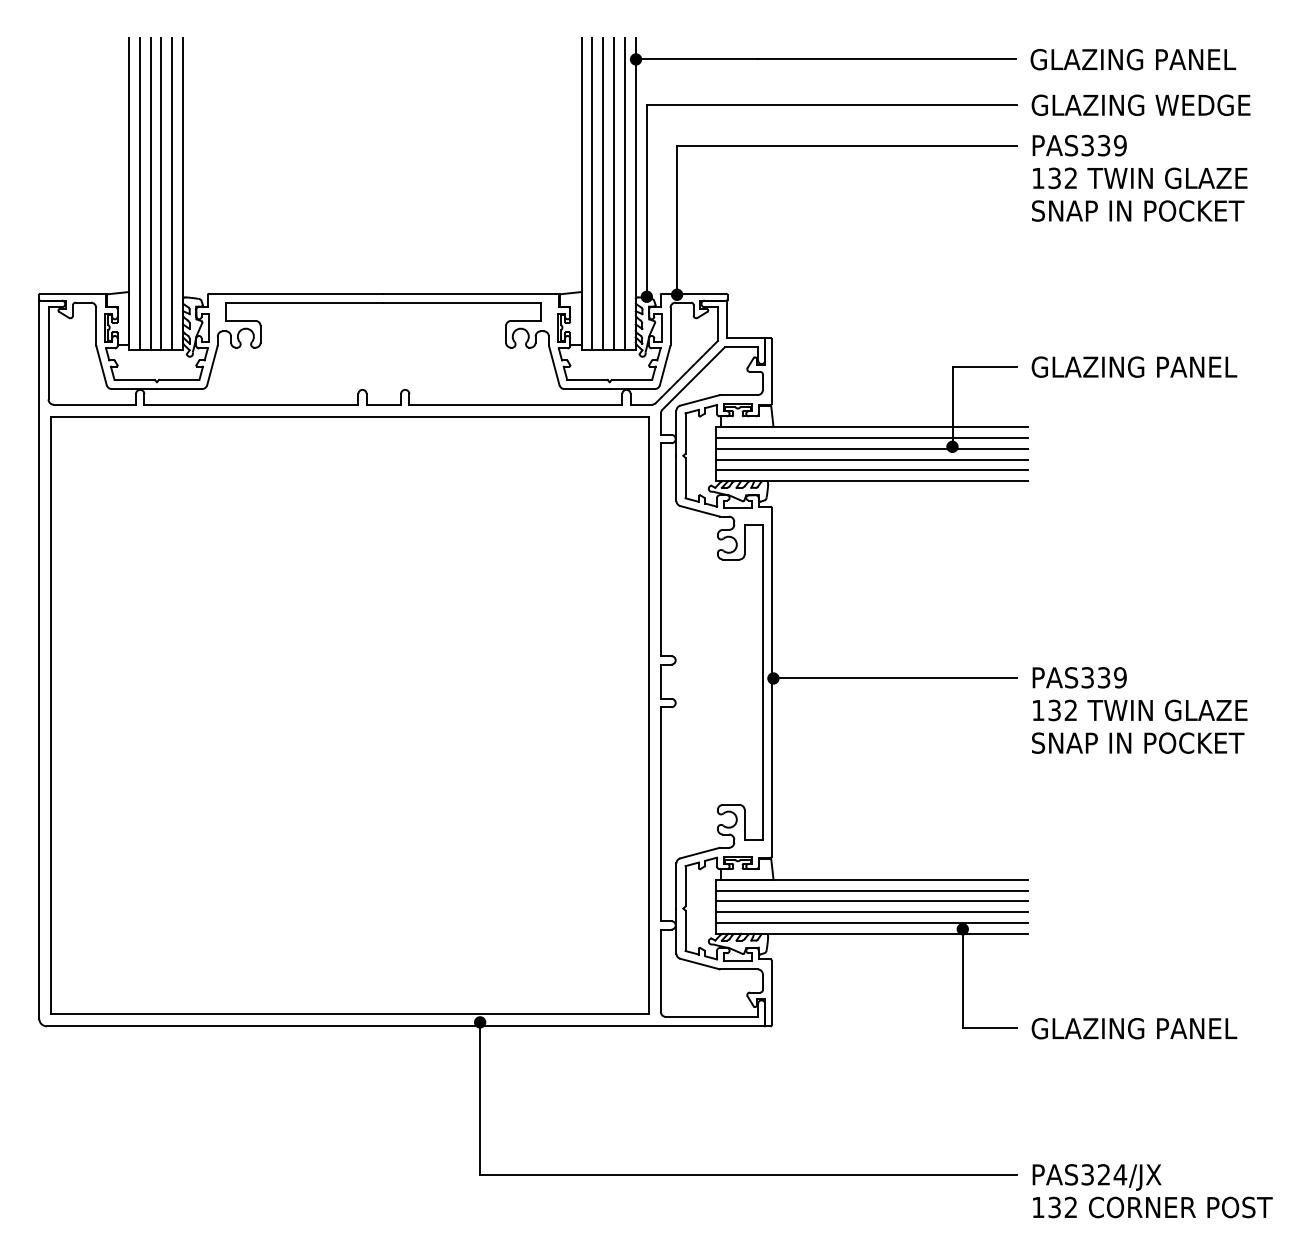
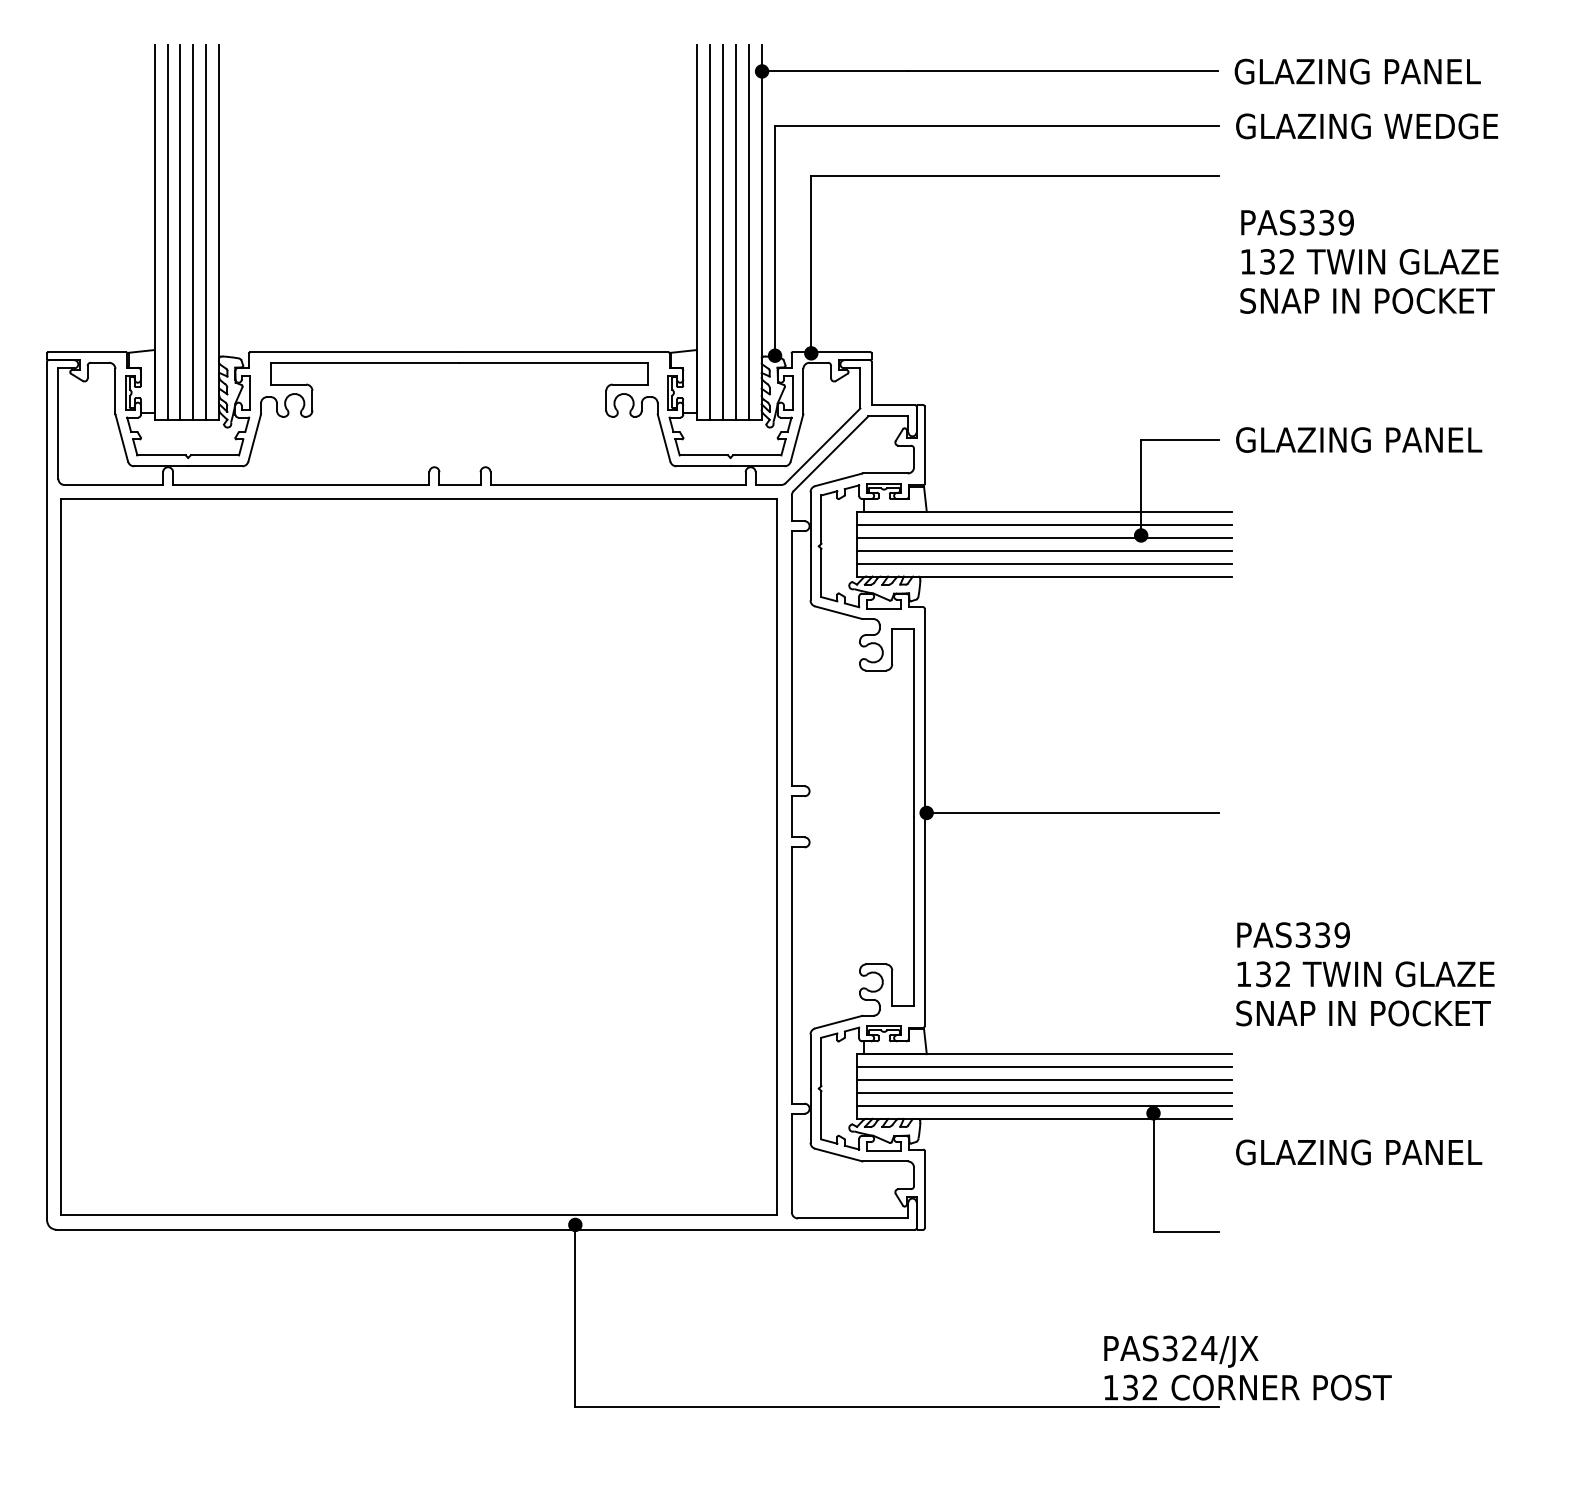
text: (1139, 178) -> (1369, 261), moved
text: (1139, 710) -> (1365, 974), moved
text: (1134, 1028) -> (1359, 1152), moved
text: (1152, 1190) -> (1247, 1367), moved

